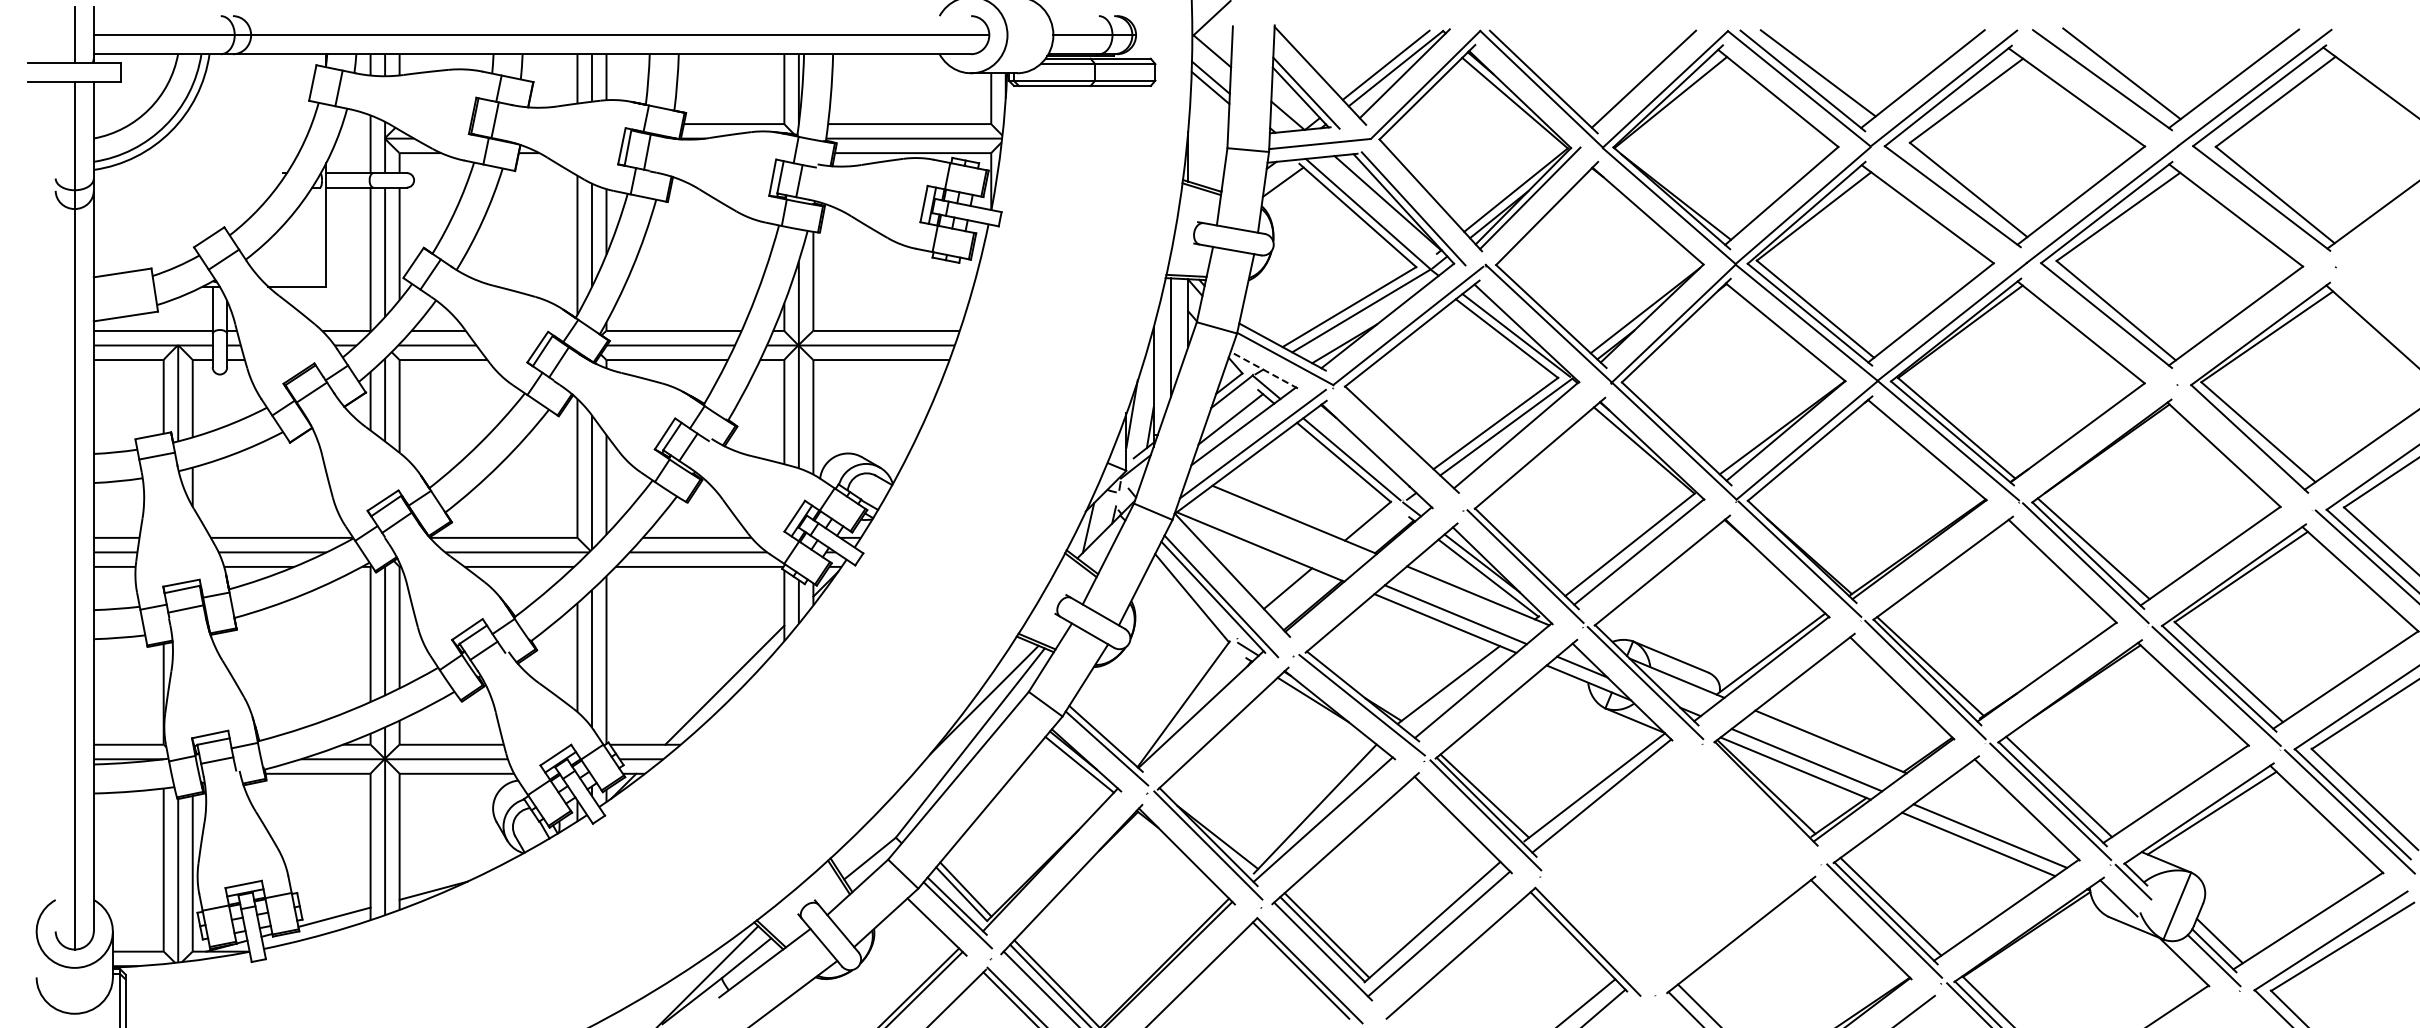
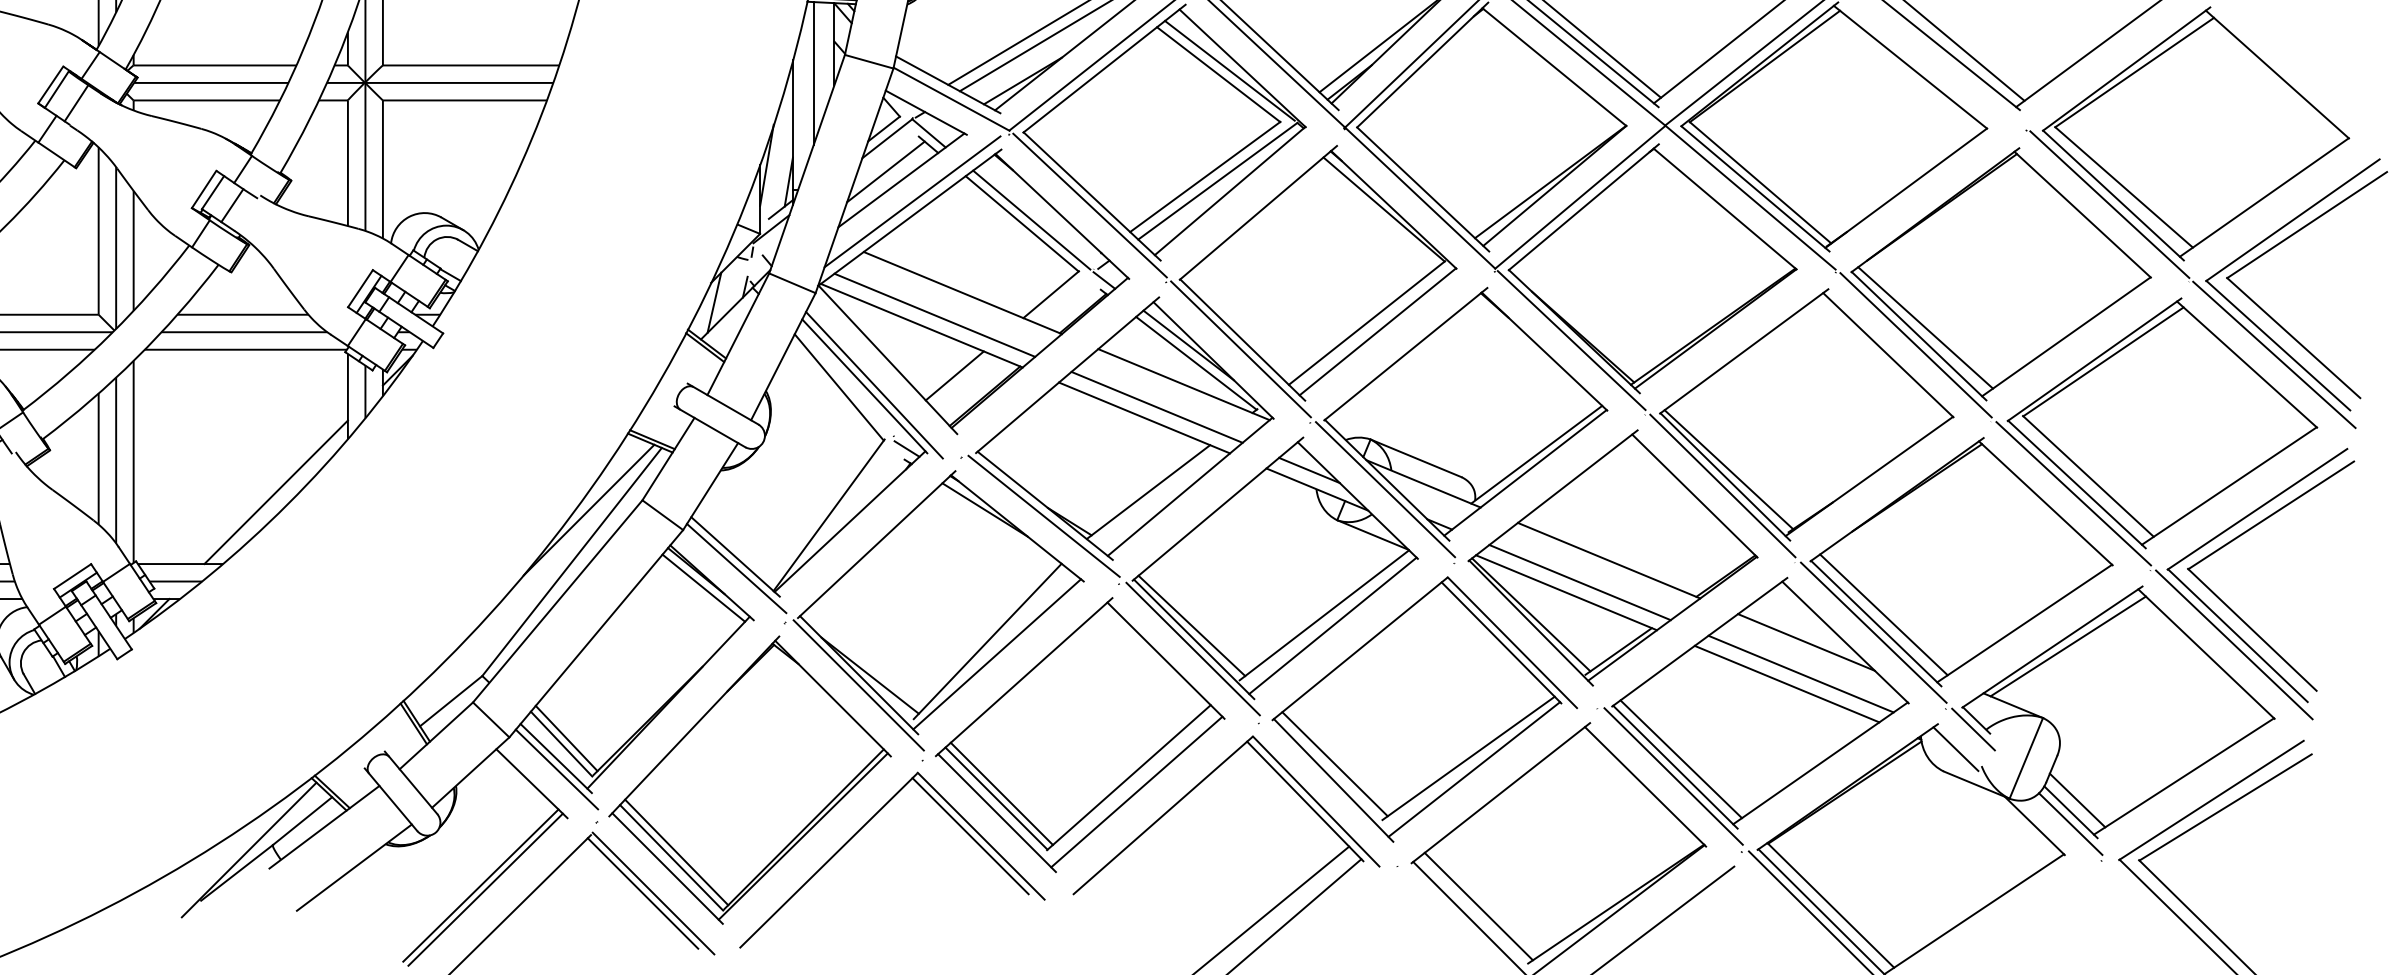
line: (1263, 369) -> (925, 111), dashed -> solid
line: (1399, 446) -> (1089, 204), added
line: (2246, 446) -> (2109, 204), added
line: (1271, 537) -> (934, 314), added
line: (1994, 809) -> (1806, 642), added
part: (1677, 865) -> (1424, 709), added

